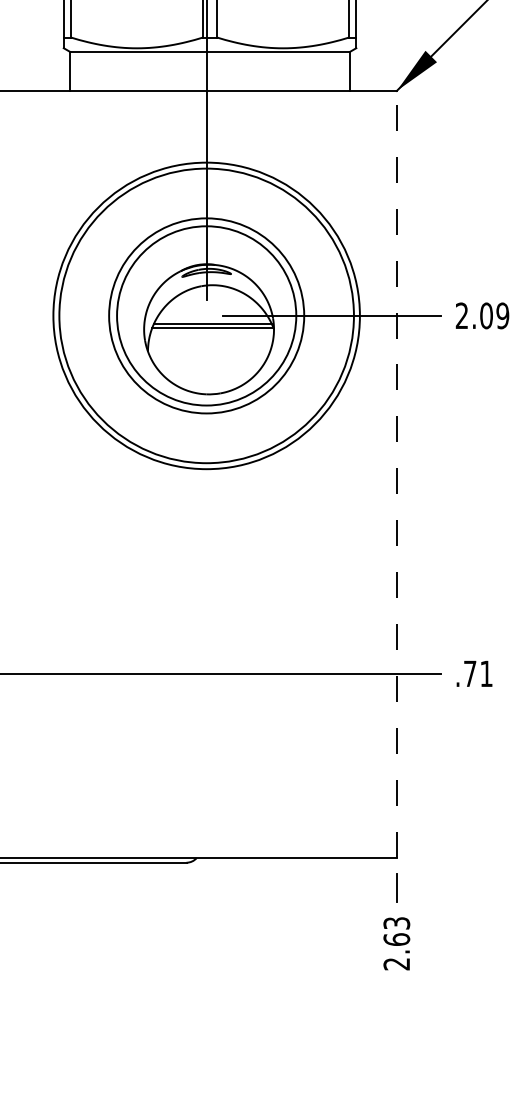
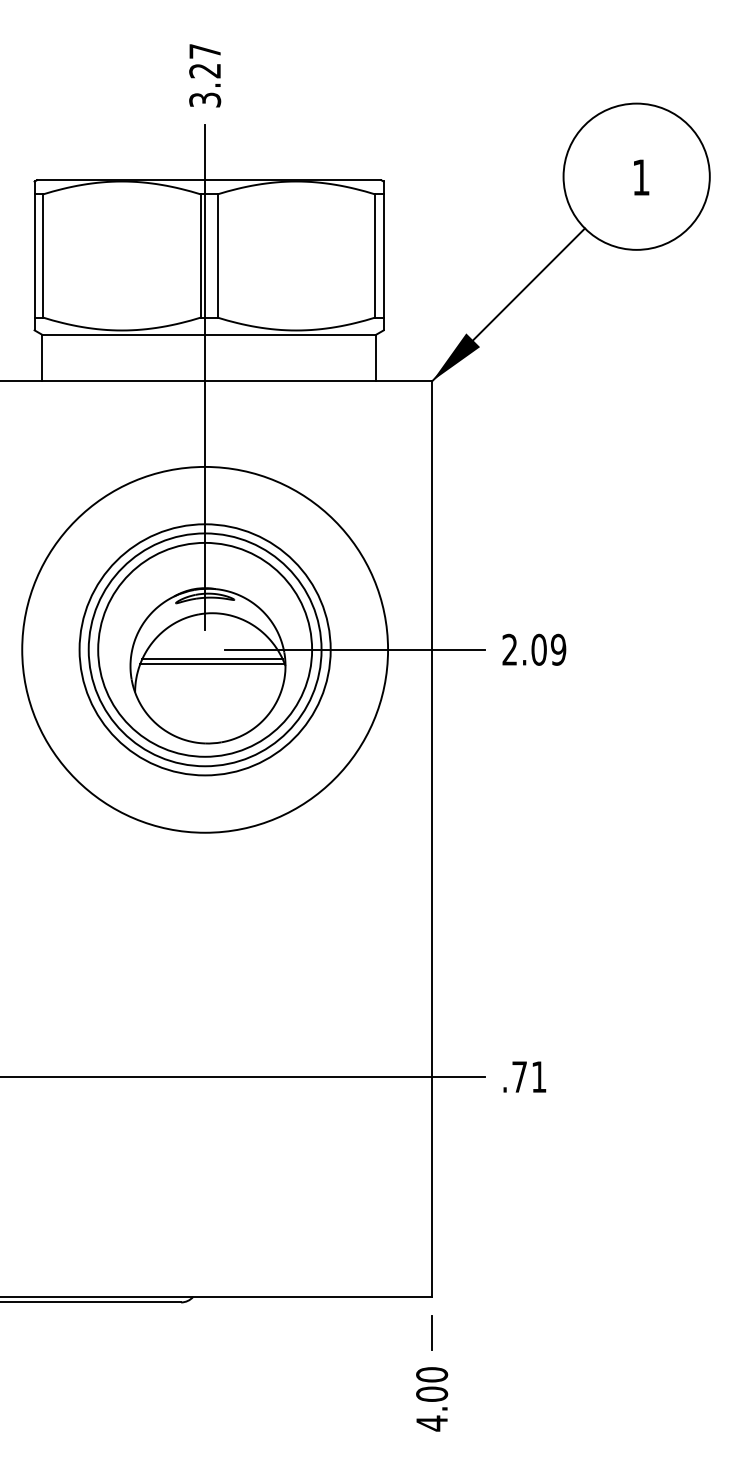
circle: (206, 315) -> (204, 649), size x0.71
line: (397, 474) -> (432, 839), dashed -> solid
text: (397, 944) -> (432, 1399), 2.63 -> 4.00

